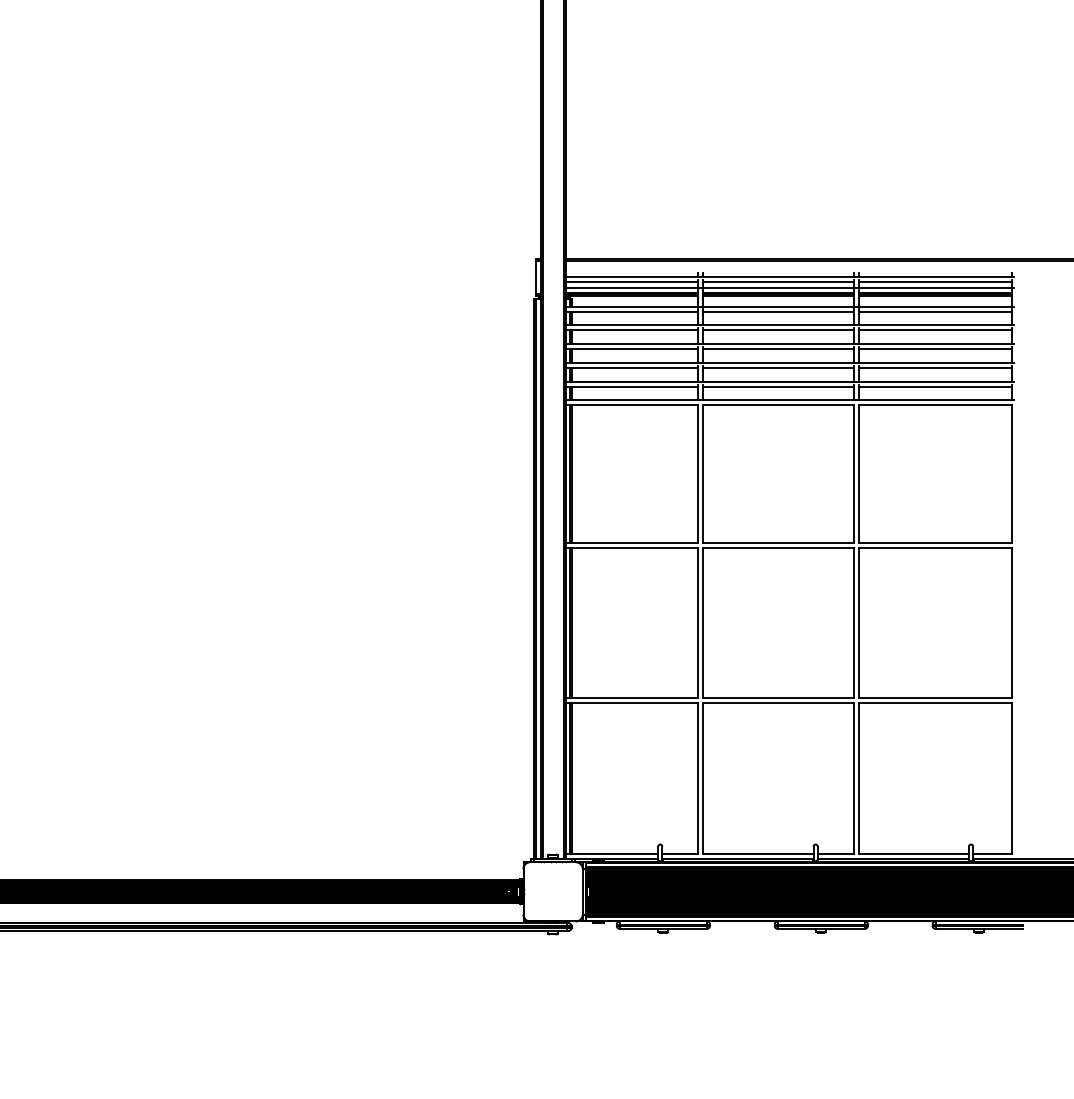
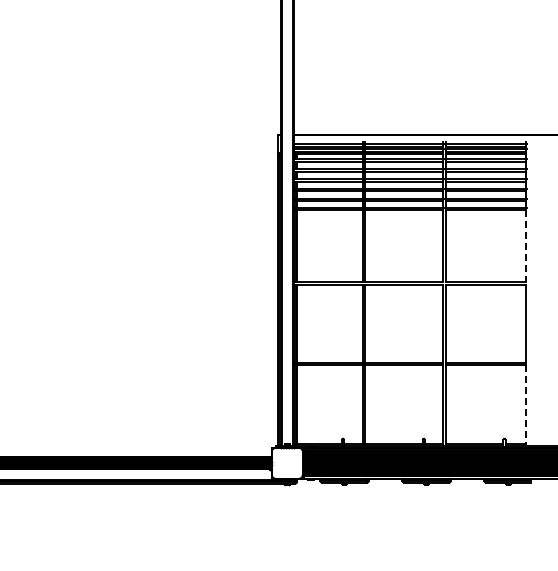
line: (1011, 474) -> (525, 246), solid -> dashed
line: (1011, 778) -> (525, 404), solid -> dashed

